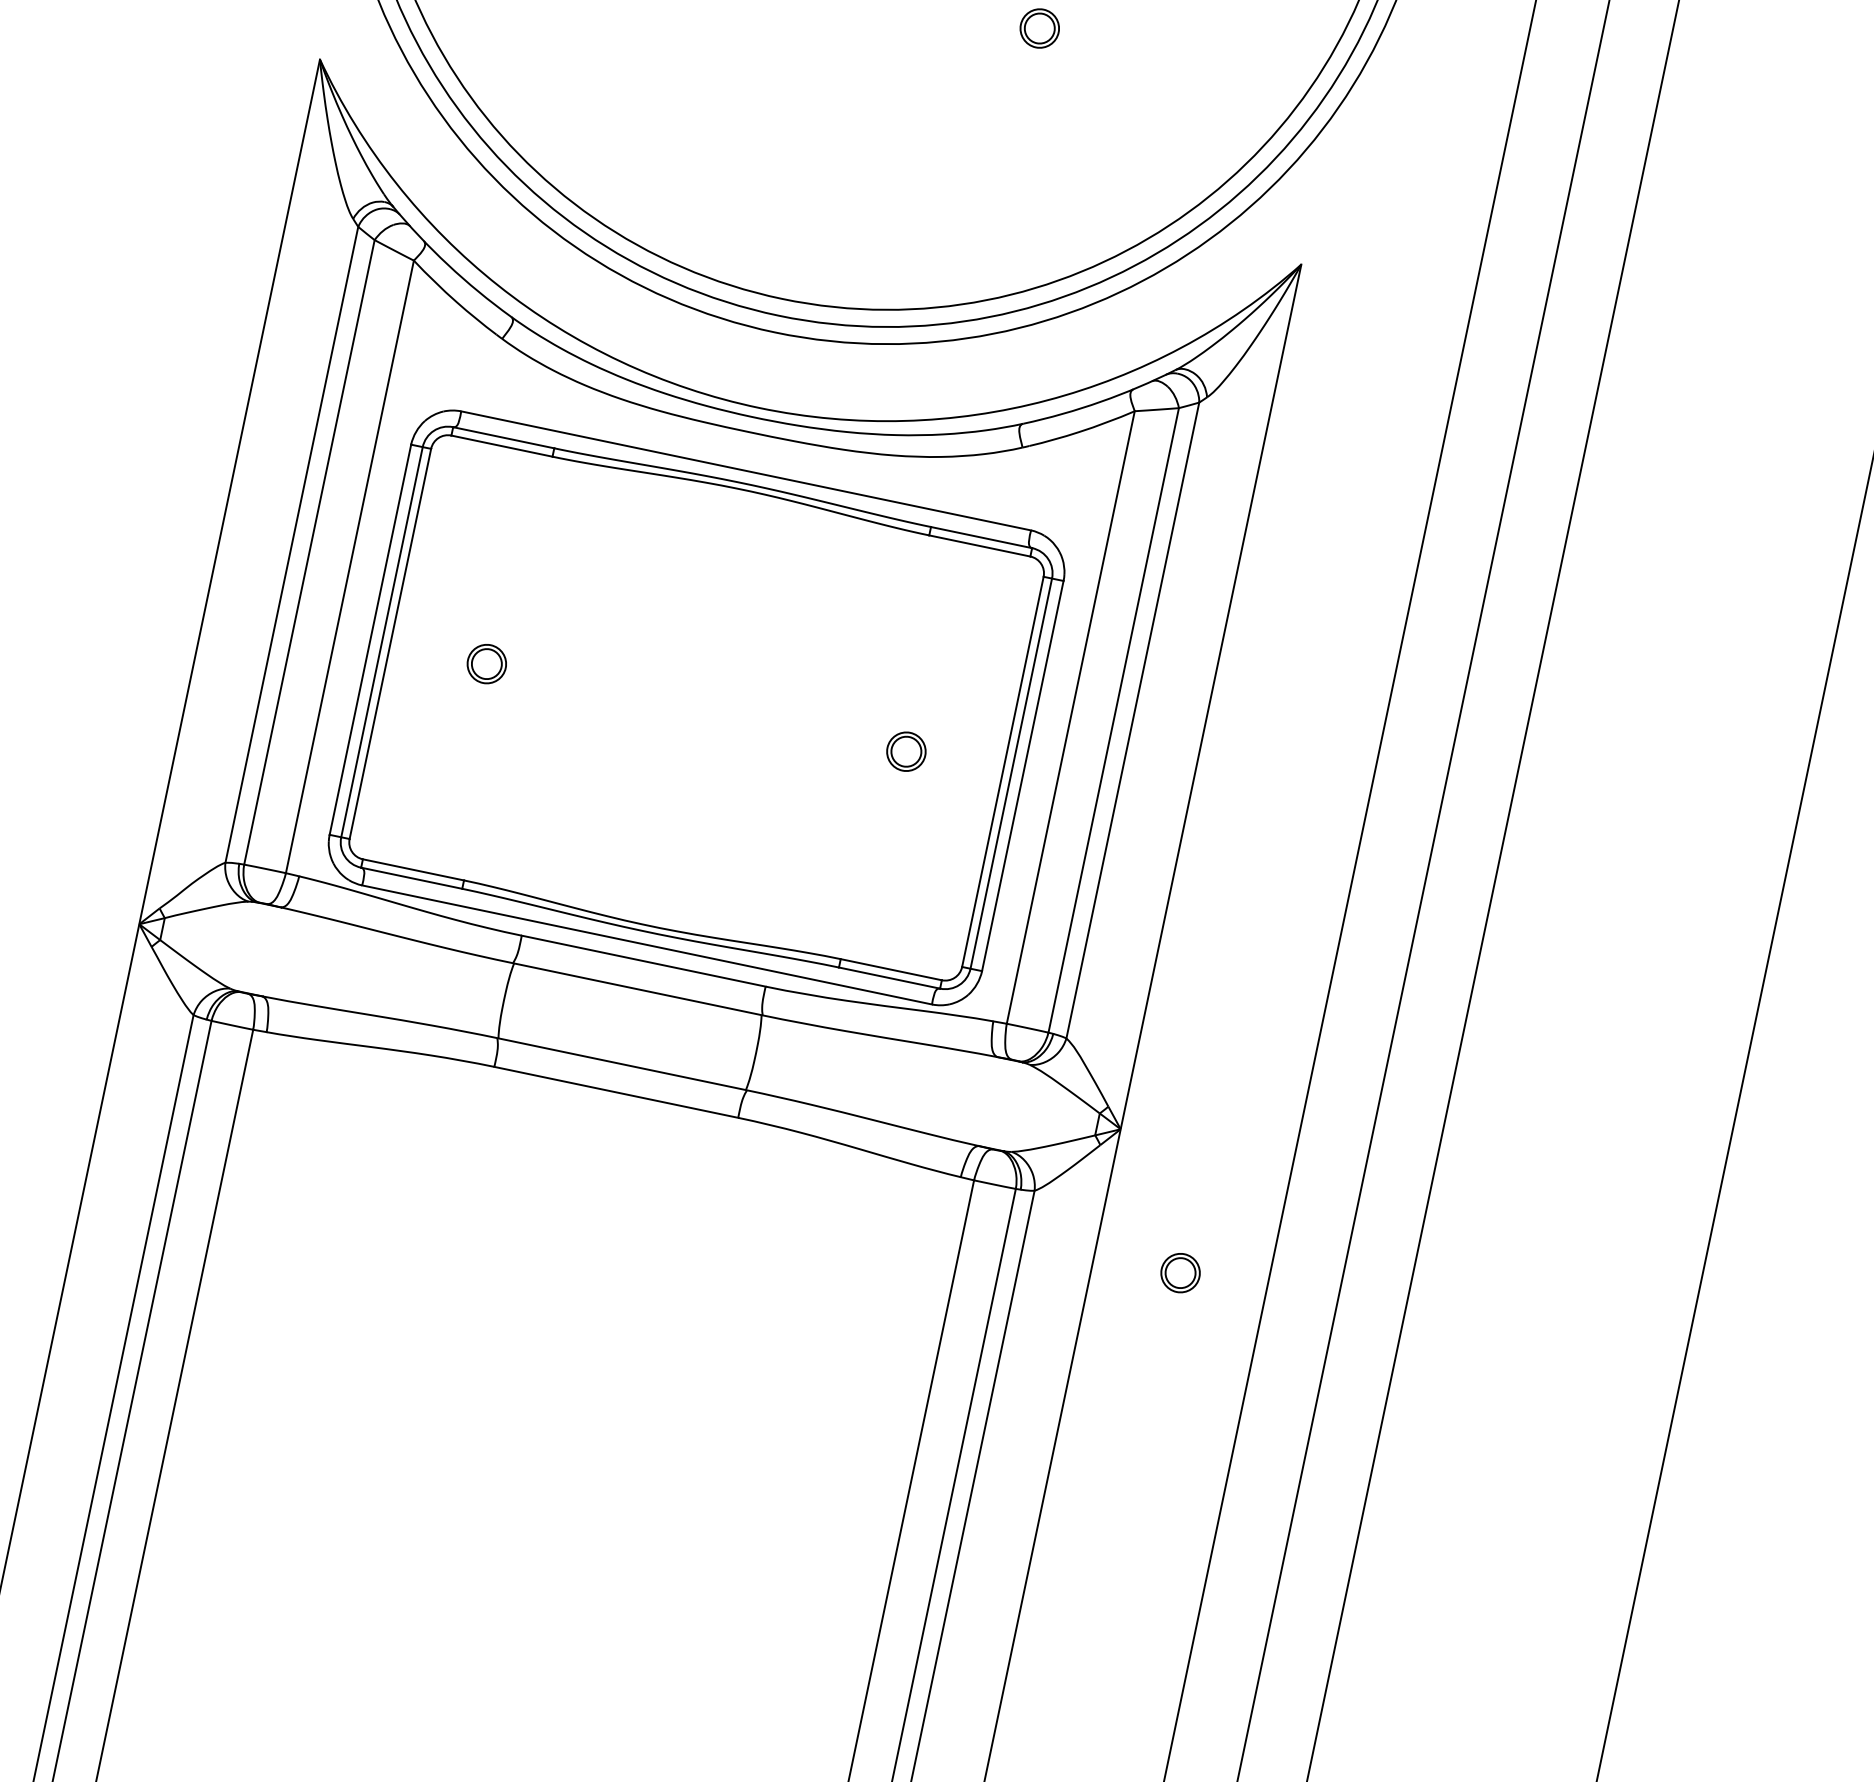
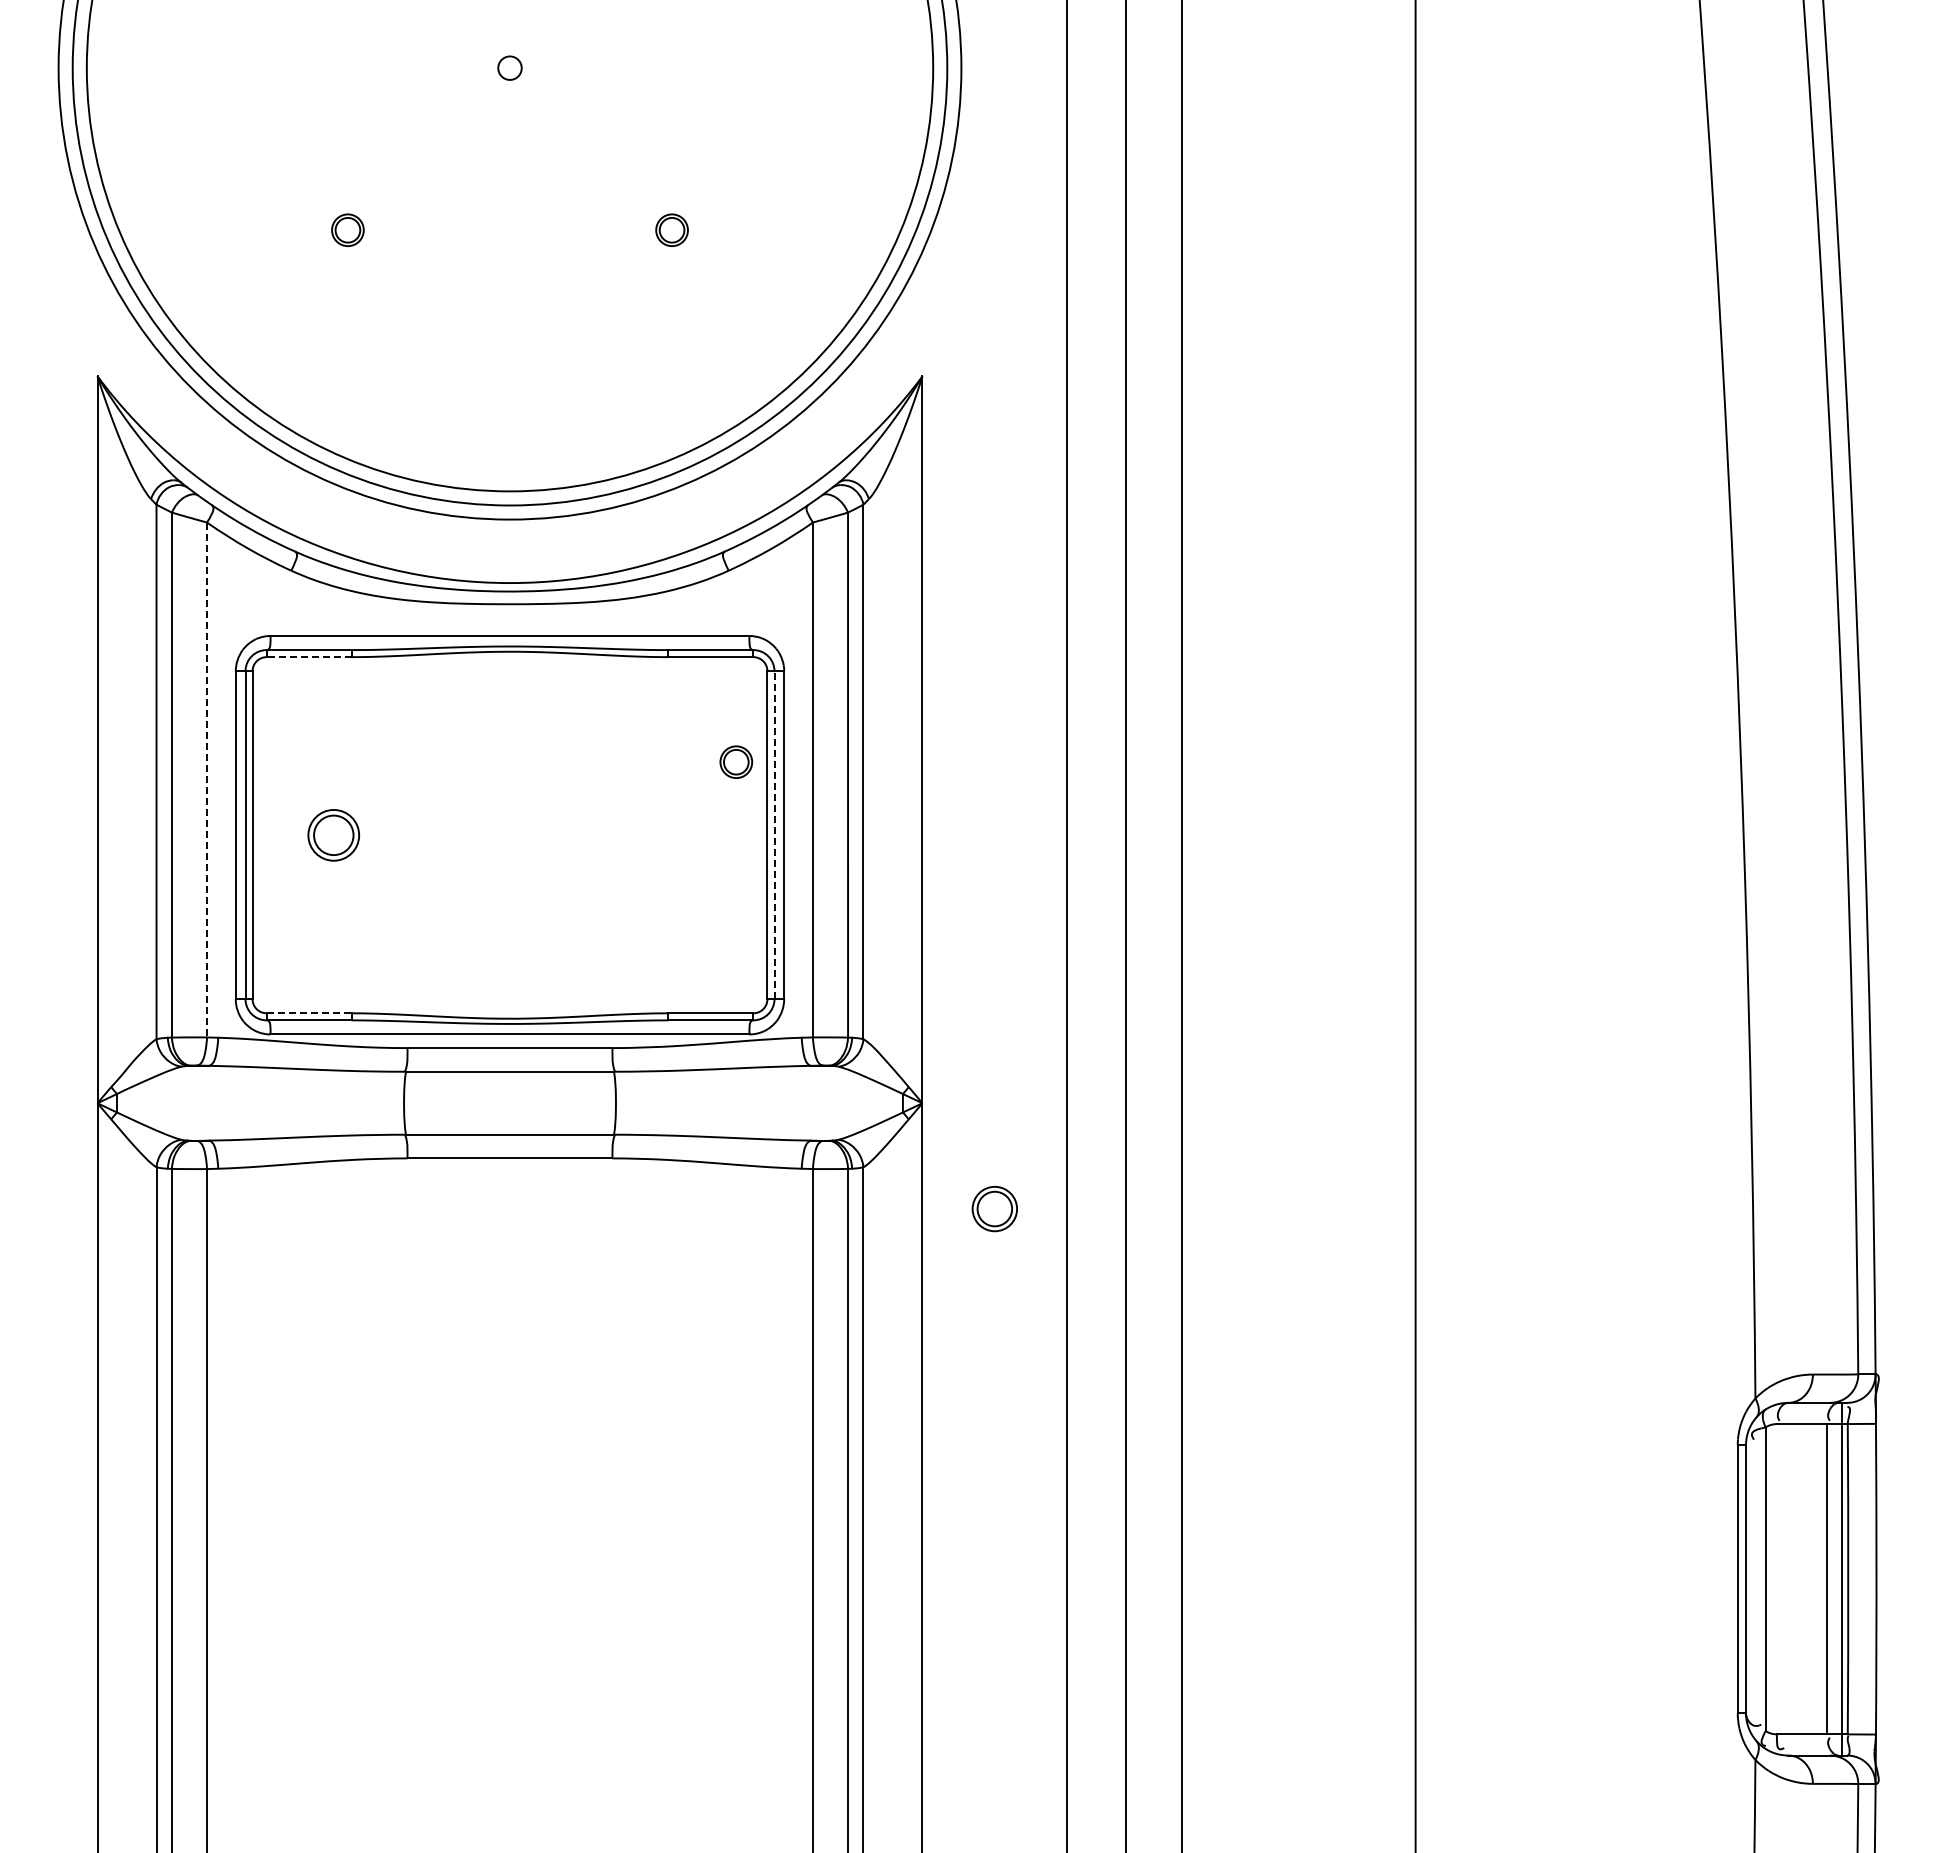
line: (501, 446) -> (308, 657), solid -> dashed
line: (350, 567) -> (207, 780), solid -> dashed
part: (486, 663) -> (333, 834), size x1.6
part: (906, 750) -> (736, 761), moved
line: (1011, 773) -> (774, 835), solid -> dashed
line: (413, 870) -> (309, 1013), solid -> dashed
part: (1180, 1272) -> (994, 1208), size x1.4

